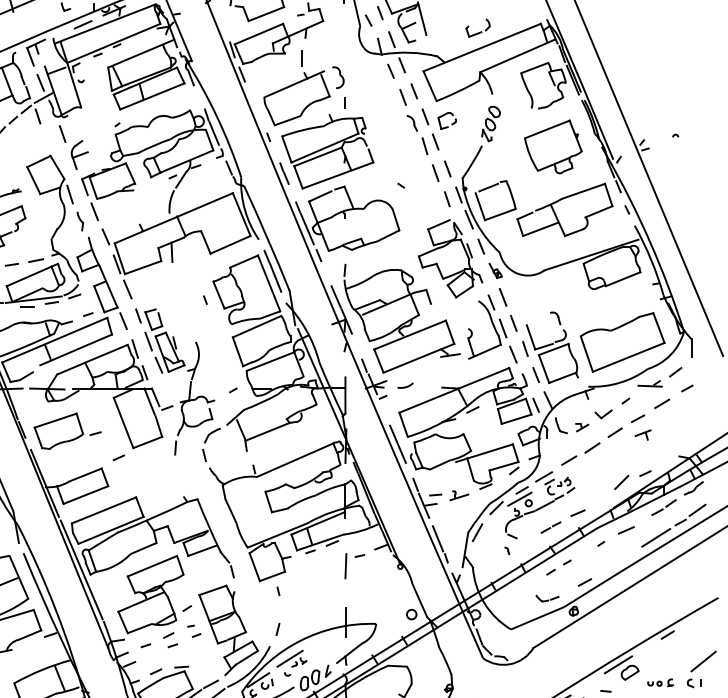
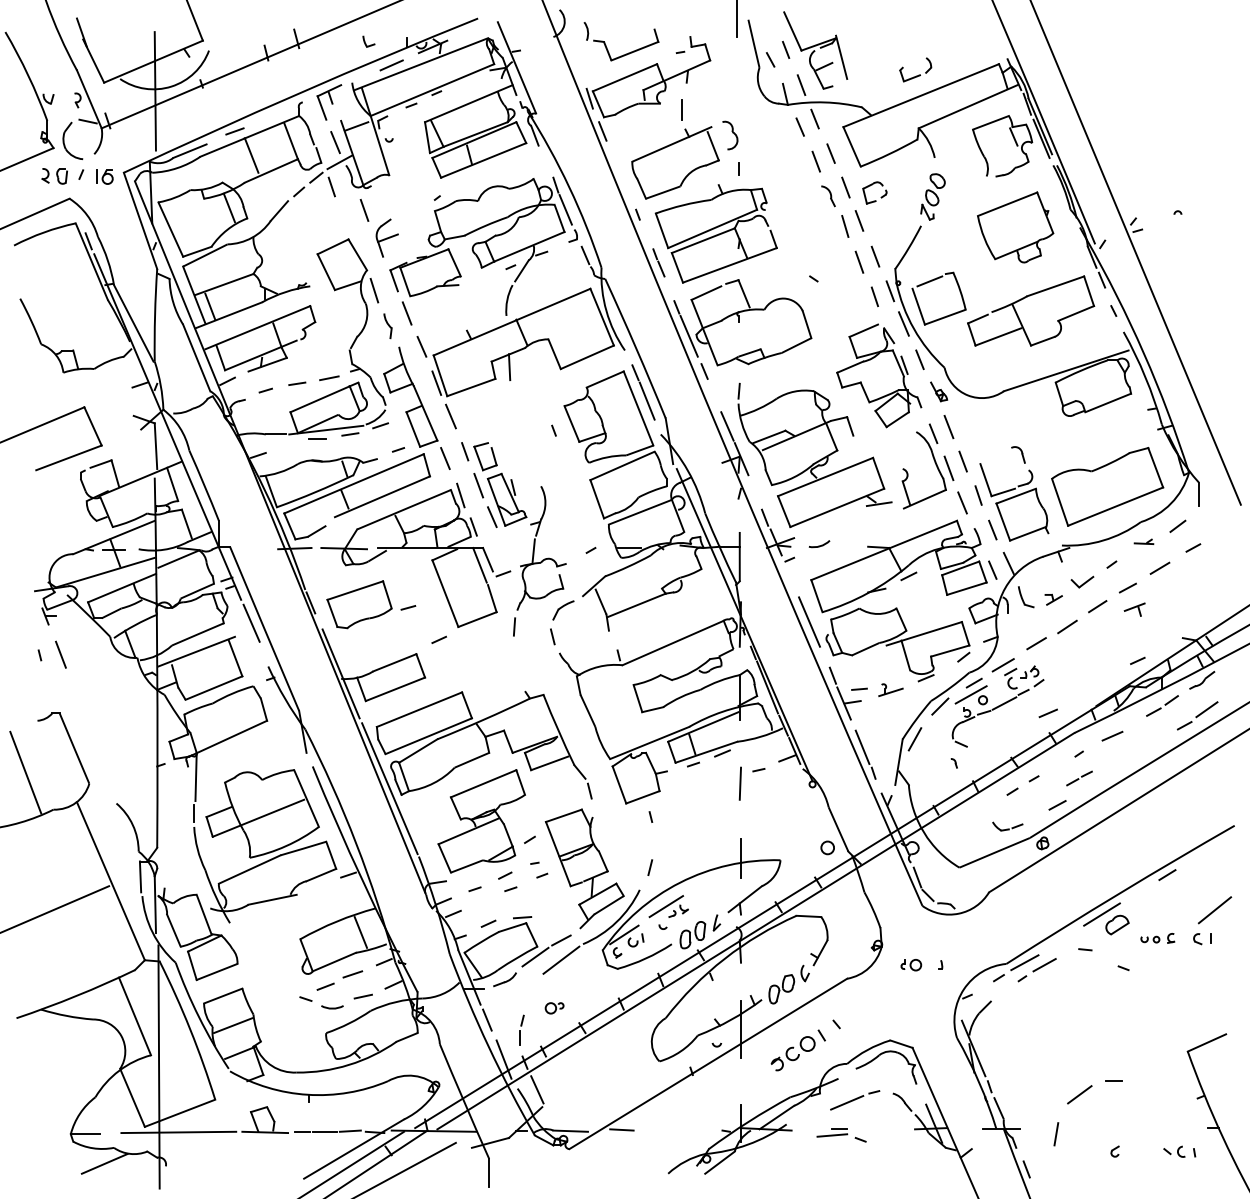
part: (649, 383) -> (1143, 541), size x0.6
line: (621, 482) -> (1105, 672), removed
line: (550, 527) -> (1078, 778), moved
line: (655, 537) -> (1151, 745), removed

